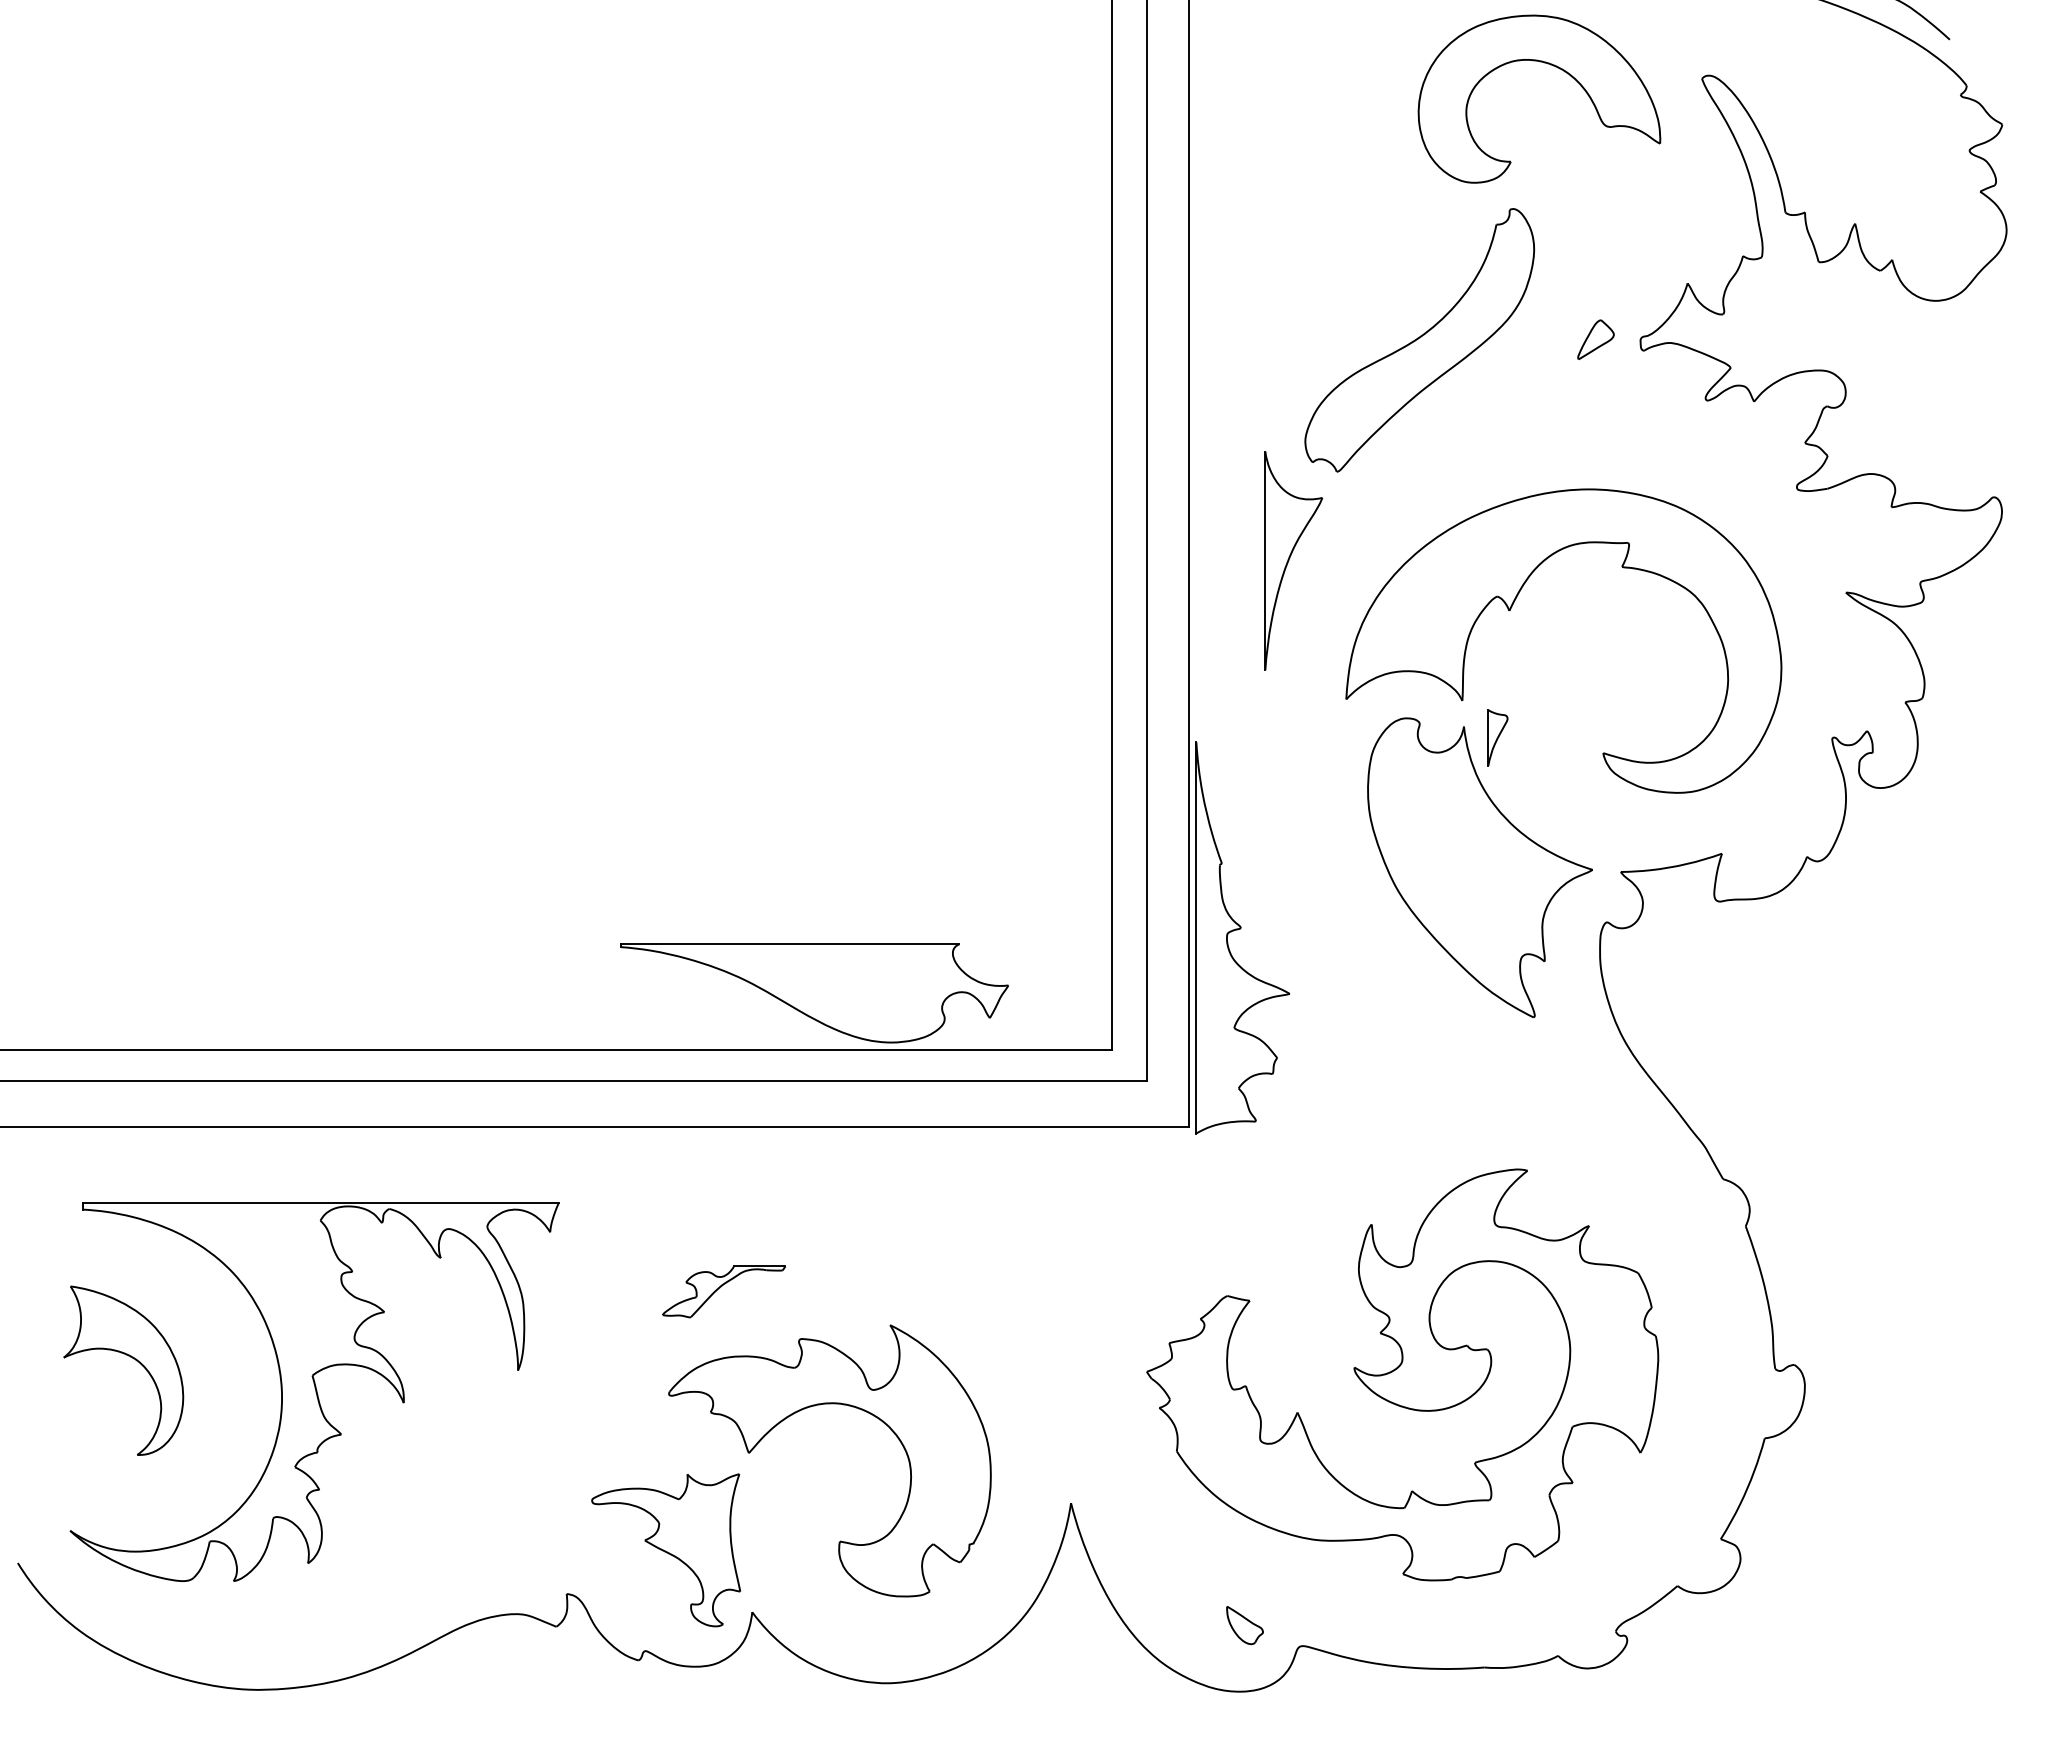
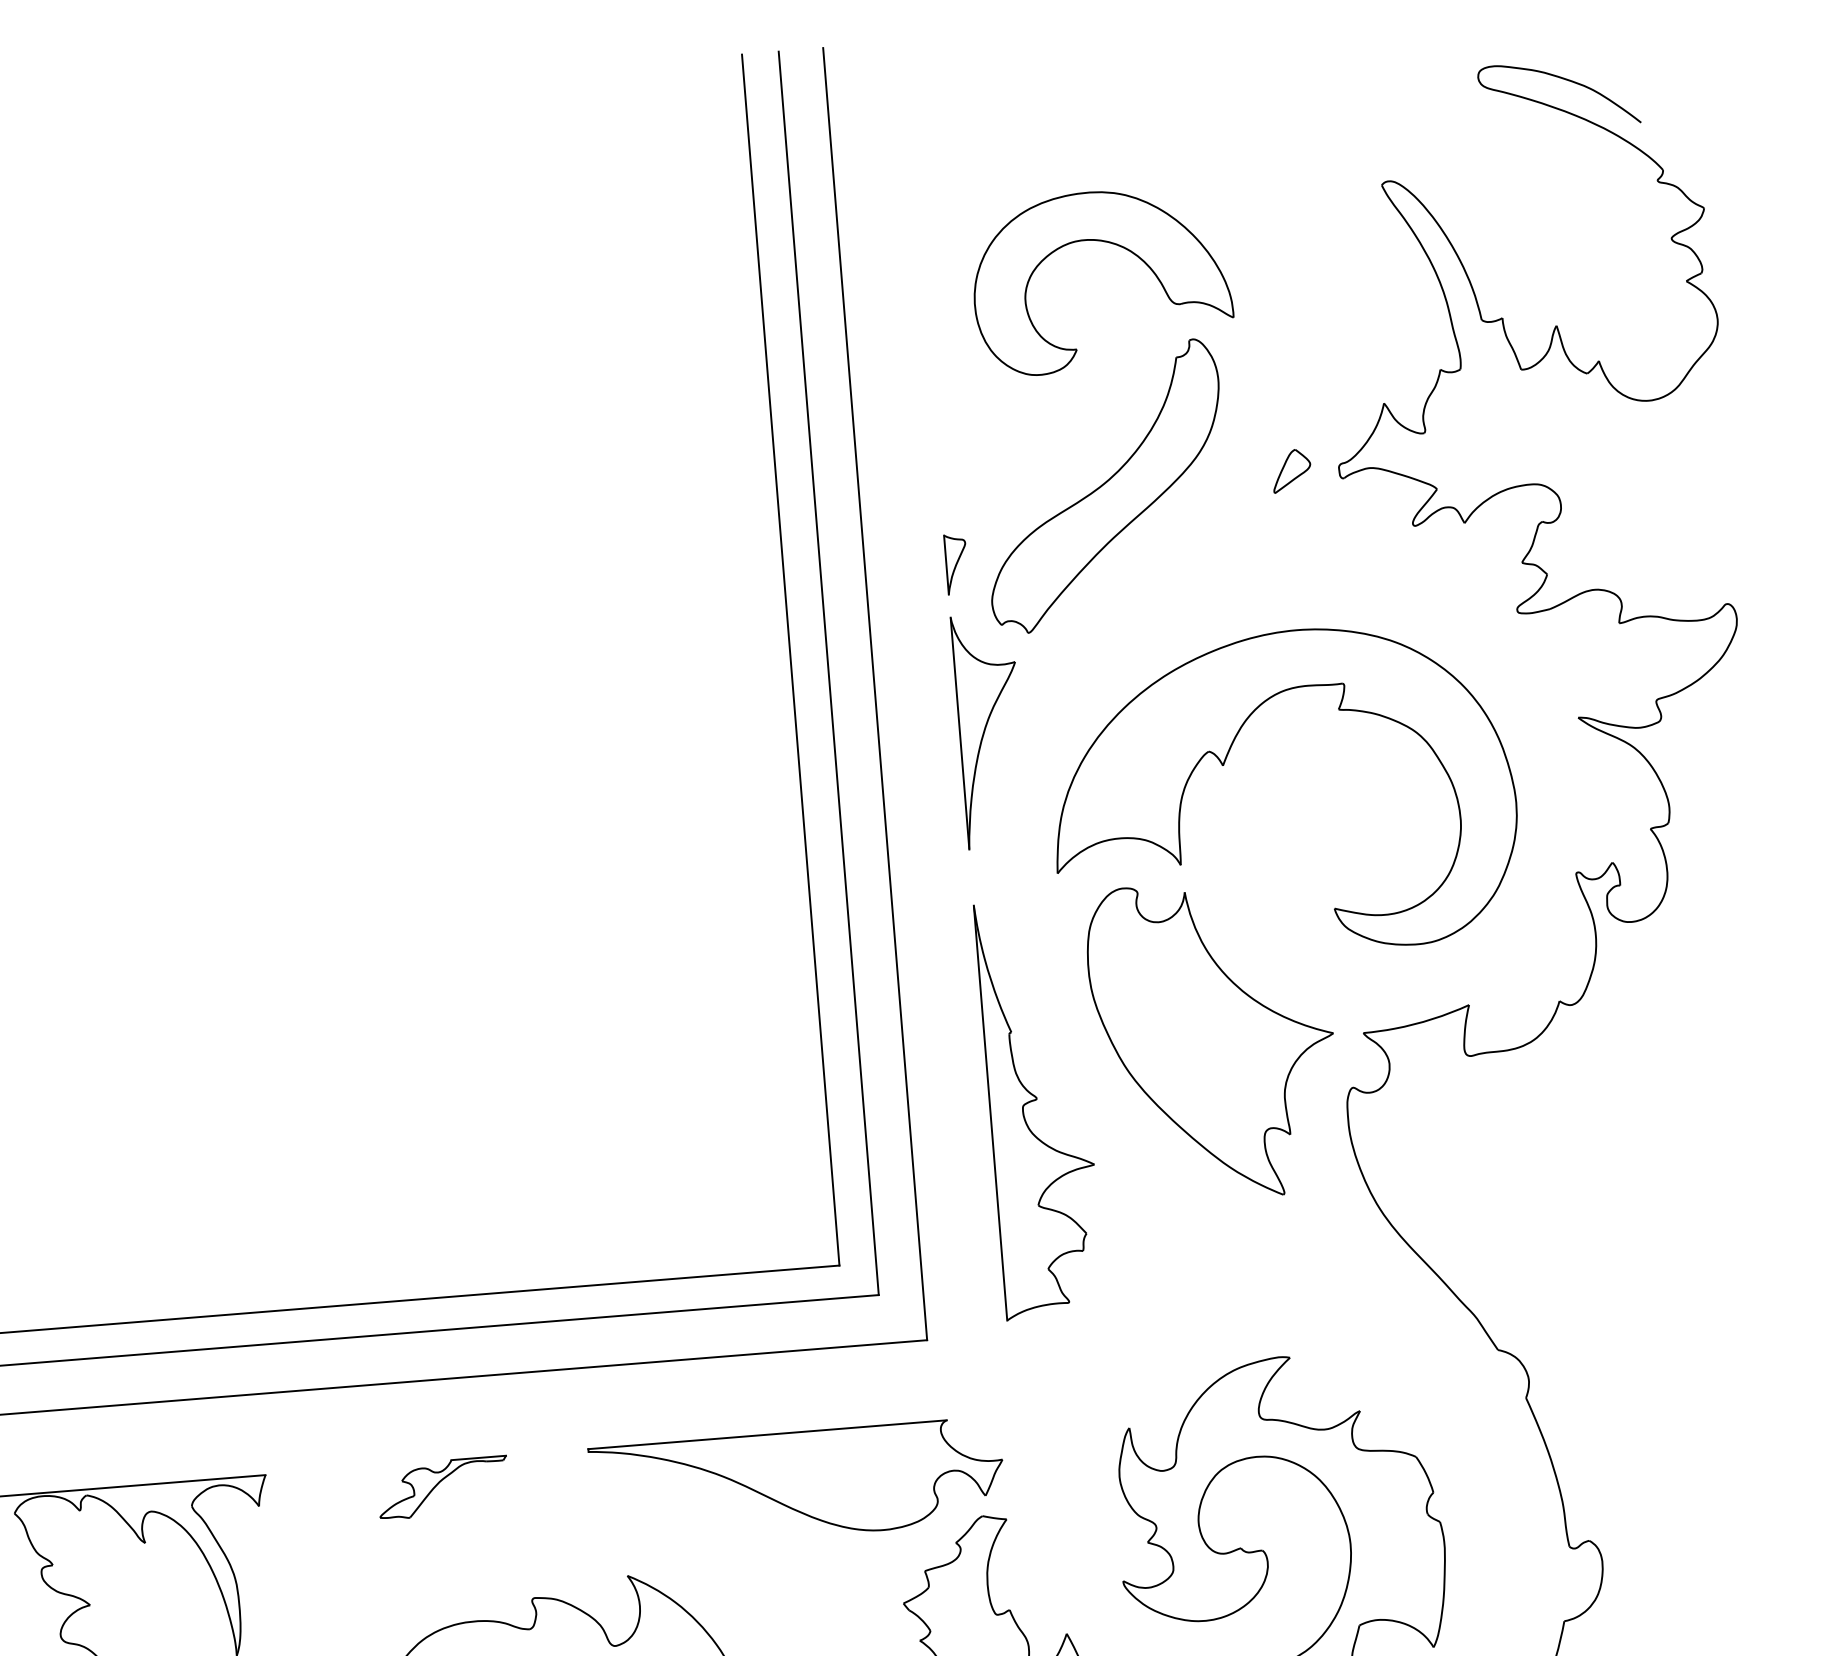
part: (1550, 65) -> (1110, 244), moved
part: (1497, 737) -> (956, 563), moved
part: (1240, 929) -> (1036, 1100), moved
part: (814, 993) -> (797, 1484), moved
part: (723, 1291) -> (442, 1487), moved

